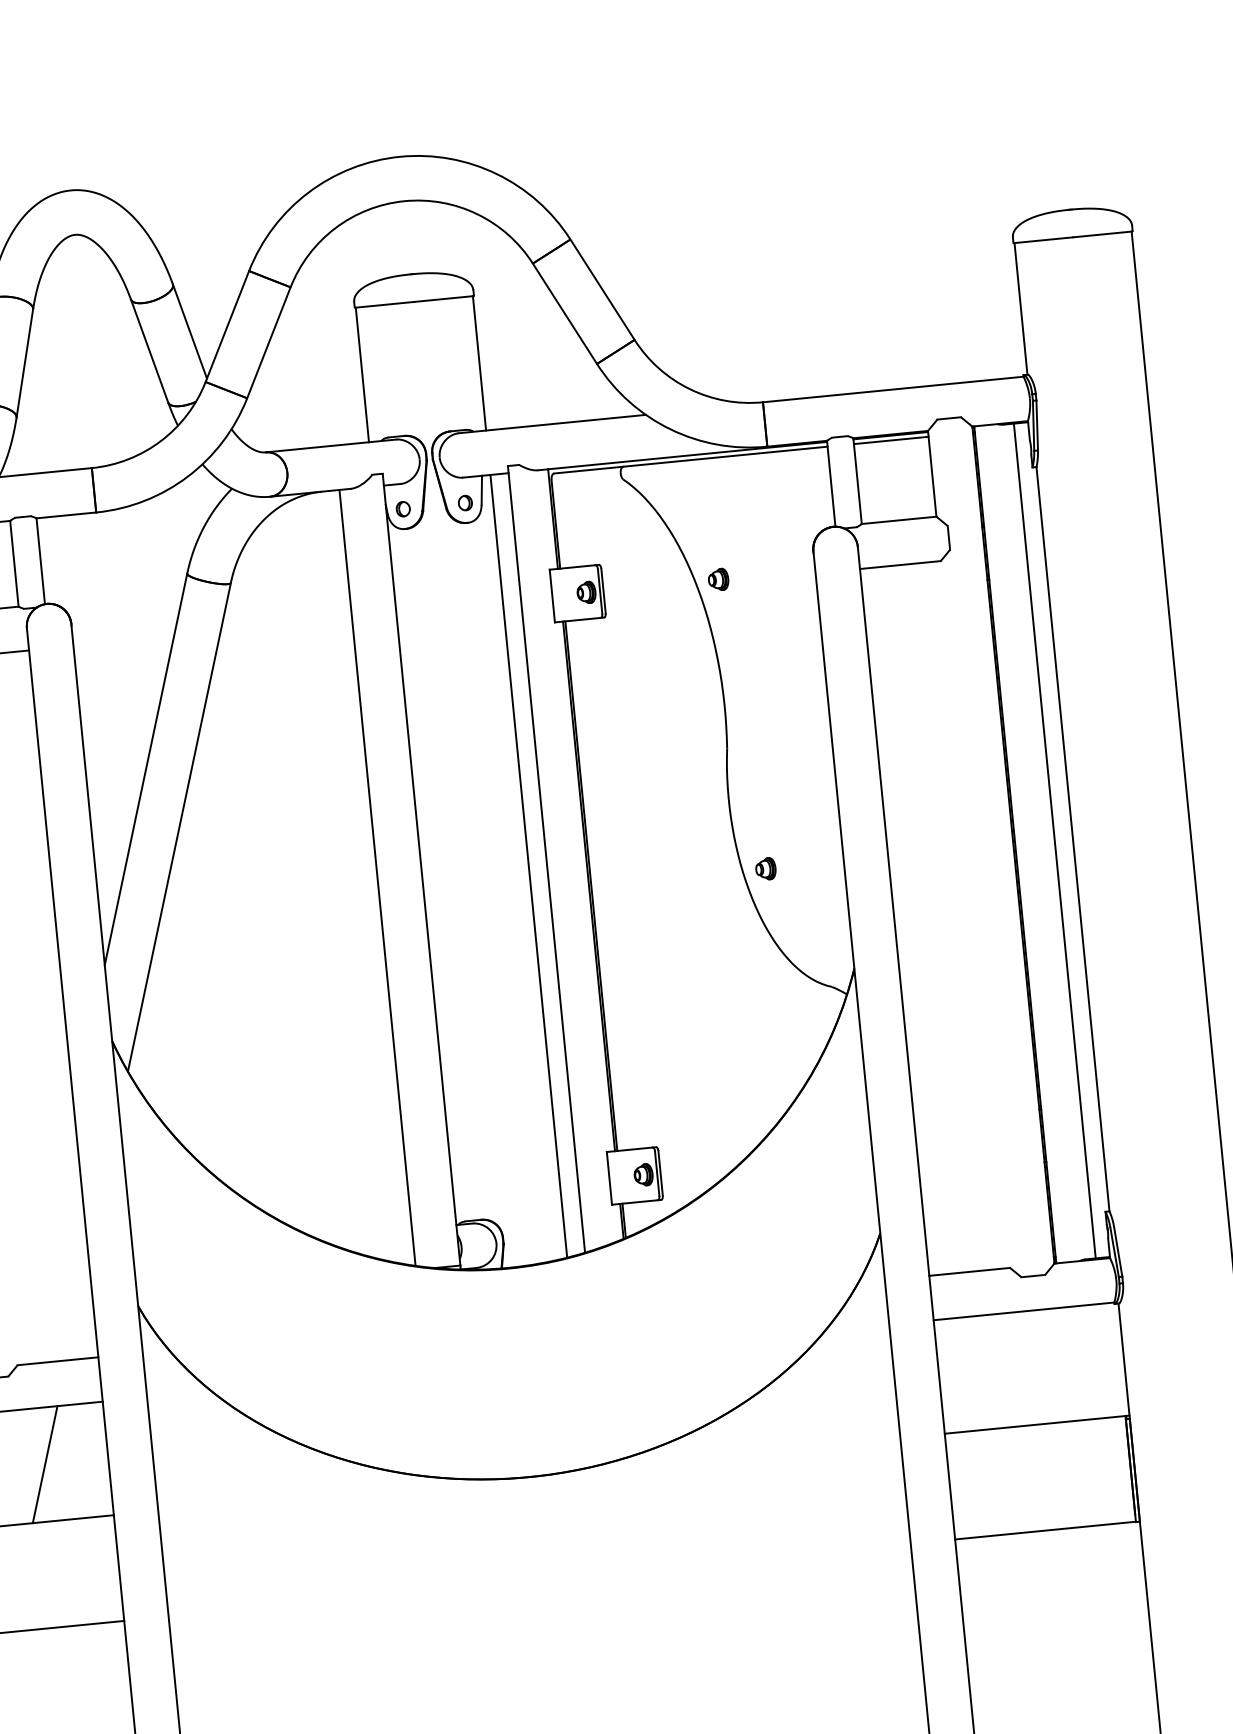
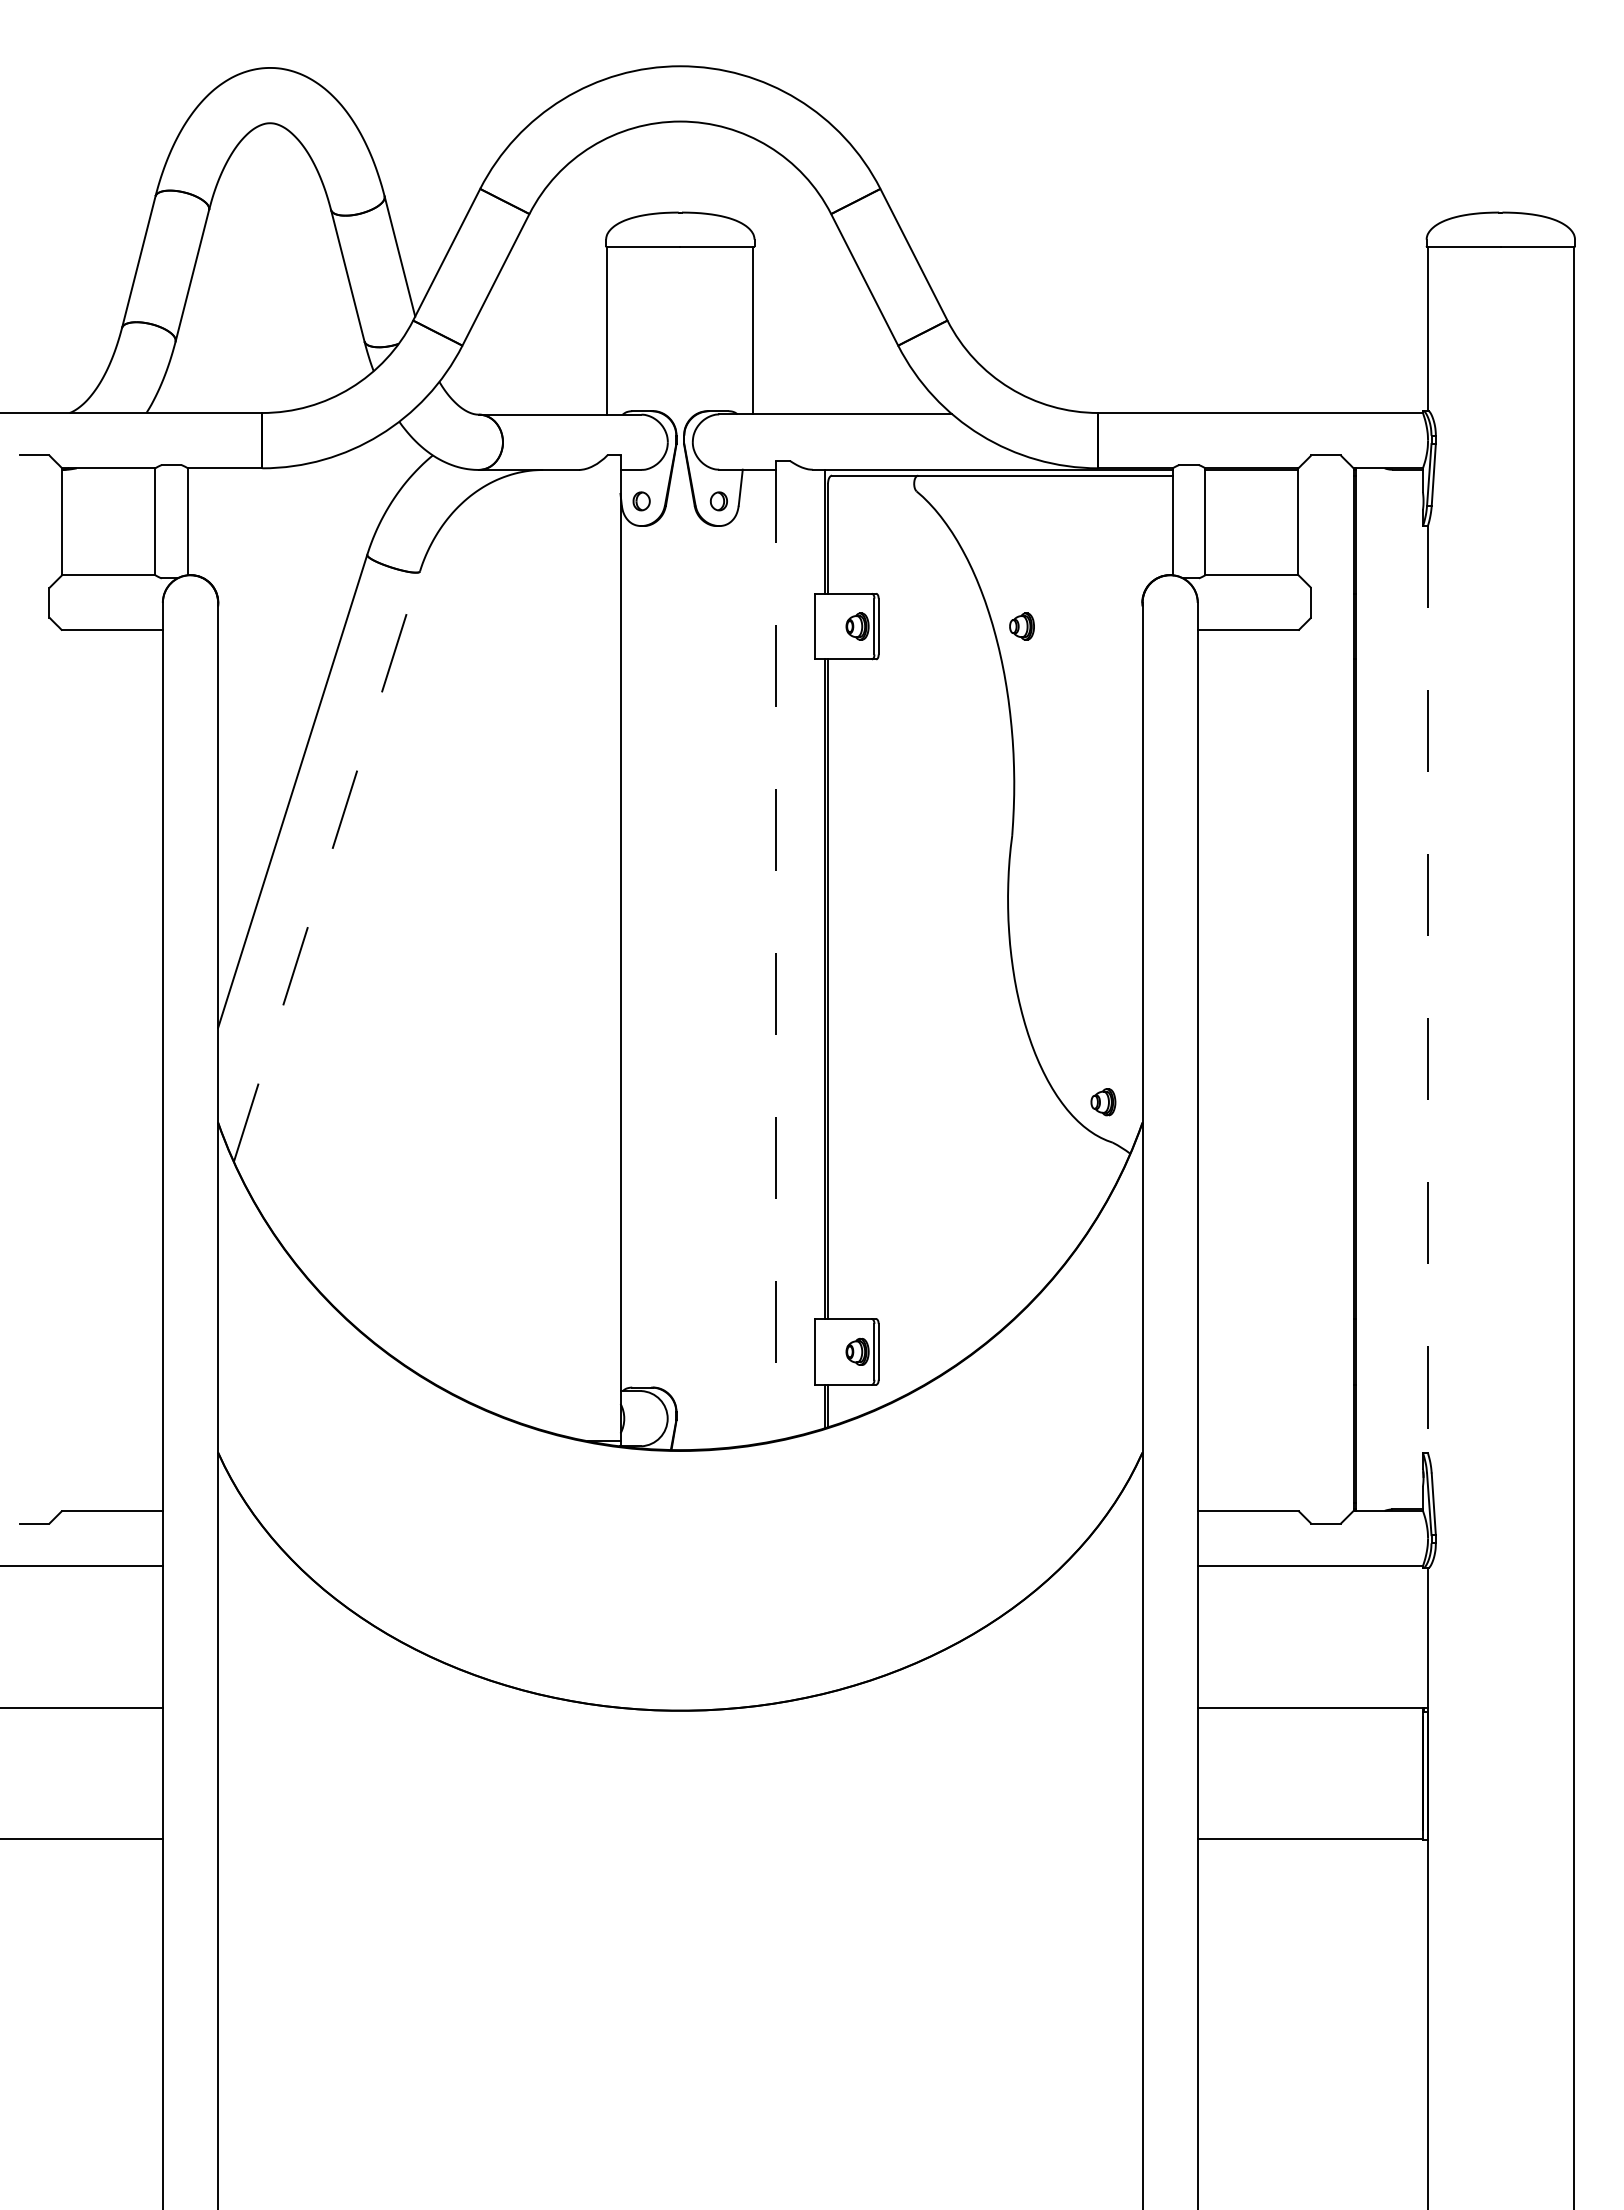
line: (890, 440) -> (1251, 475), removed
line: (179, 827) -> (327, 866), solid -> dashed
line: (1072, 839) -> (1427, 989), solid -> dashed
line: (1055, 840) -> (1405, 989), removed
line: (546, 859) -> (775, 950), solid -> dashed
line: (528, 865) -> (753, 956), removed
part: (765, 869) -> (1103, 1102), moved
line: (377, 877) -> (565, 952), removed
line: (44, 1464) -> (83, 1636), removed

